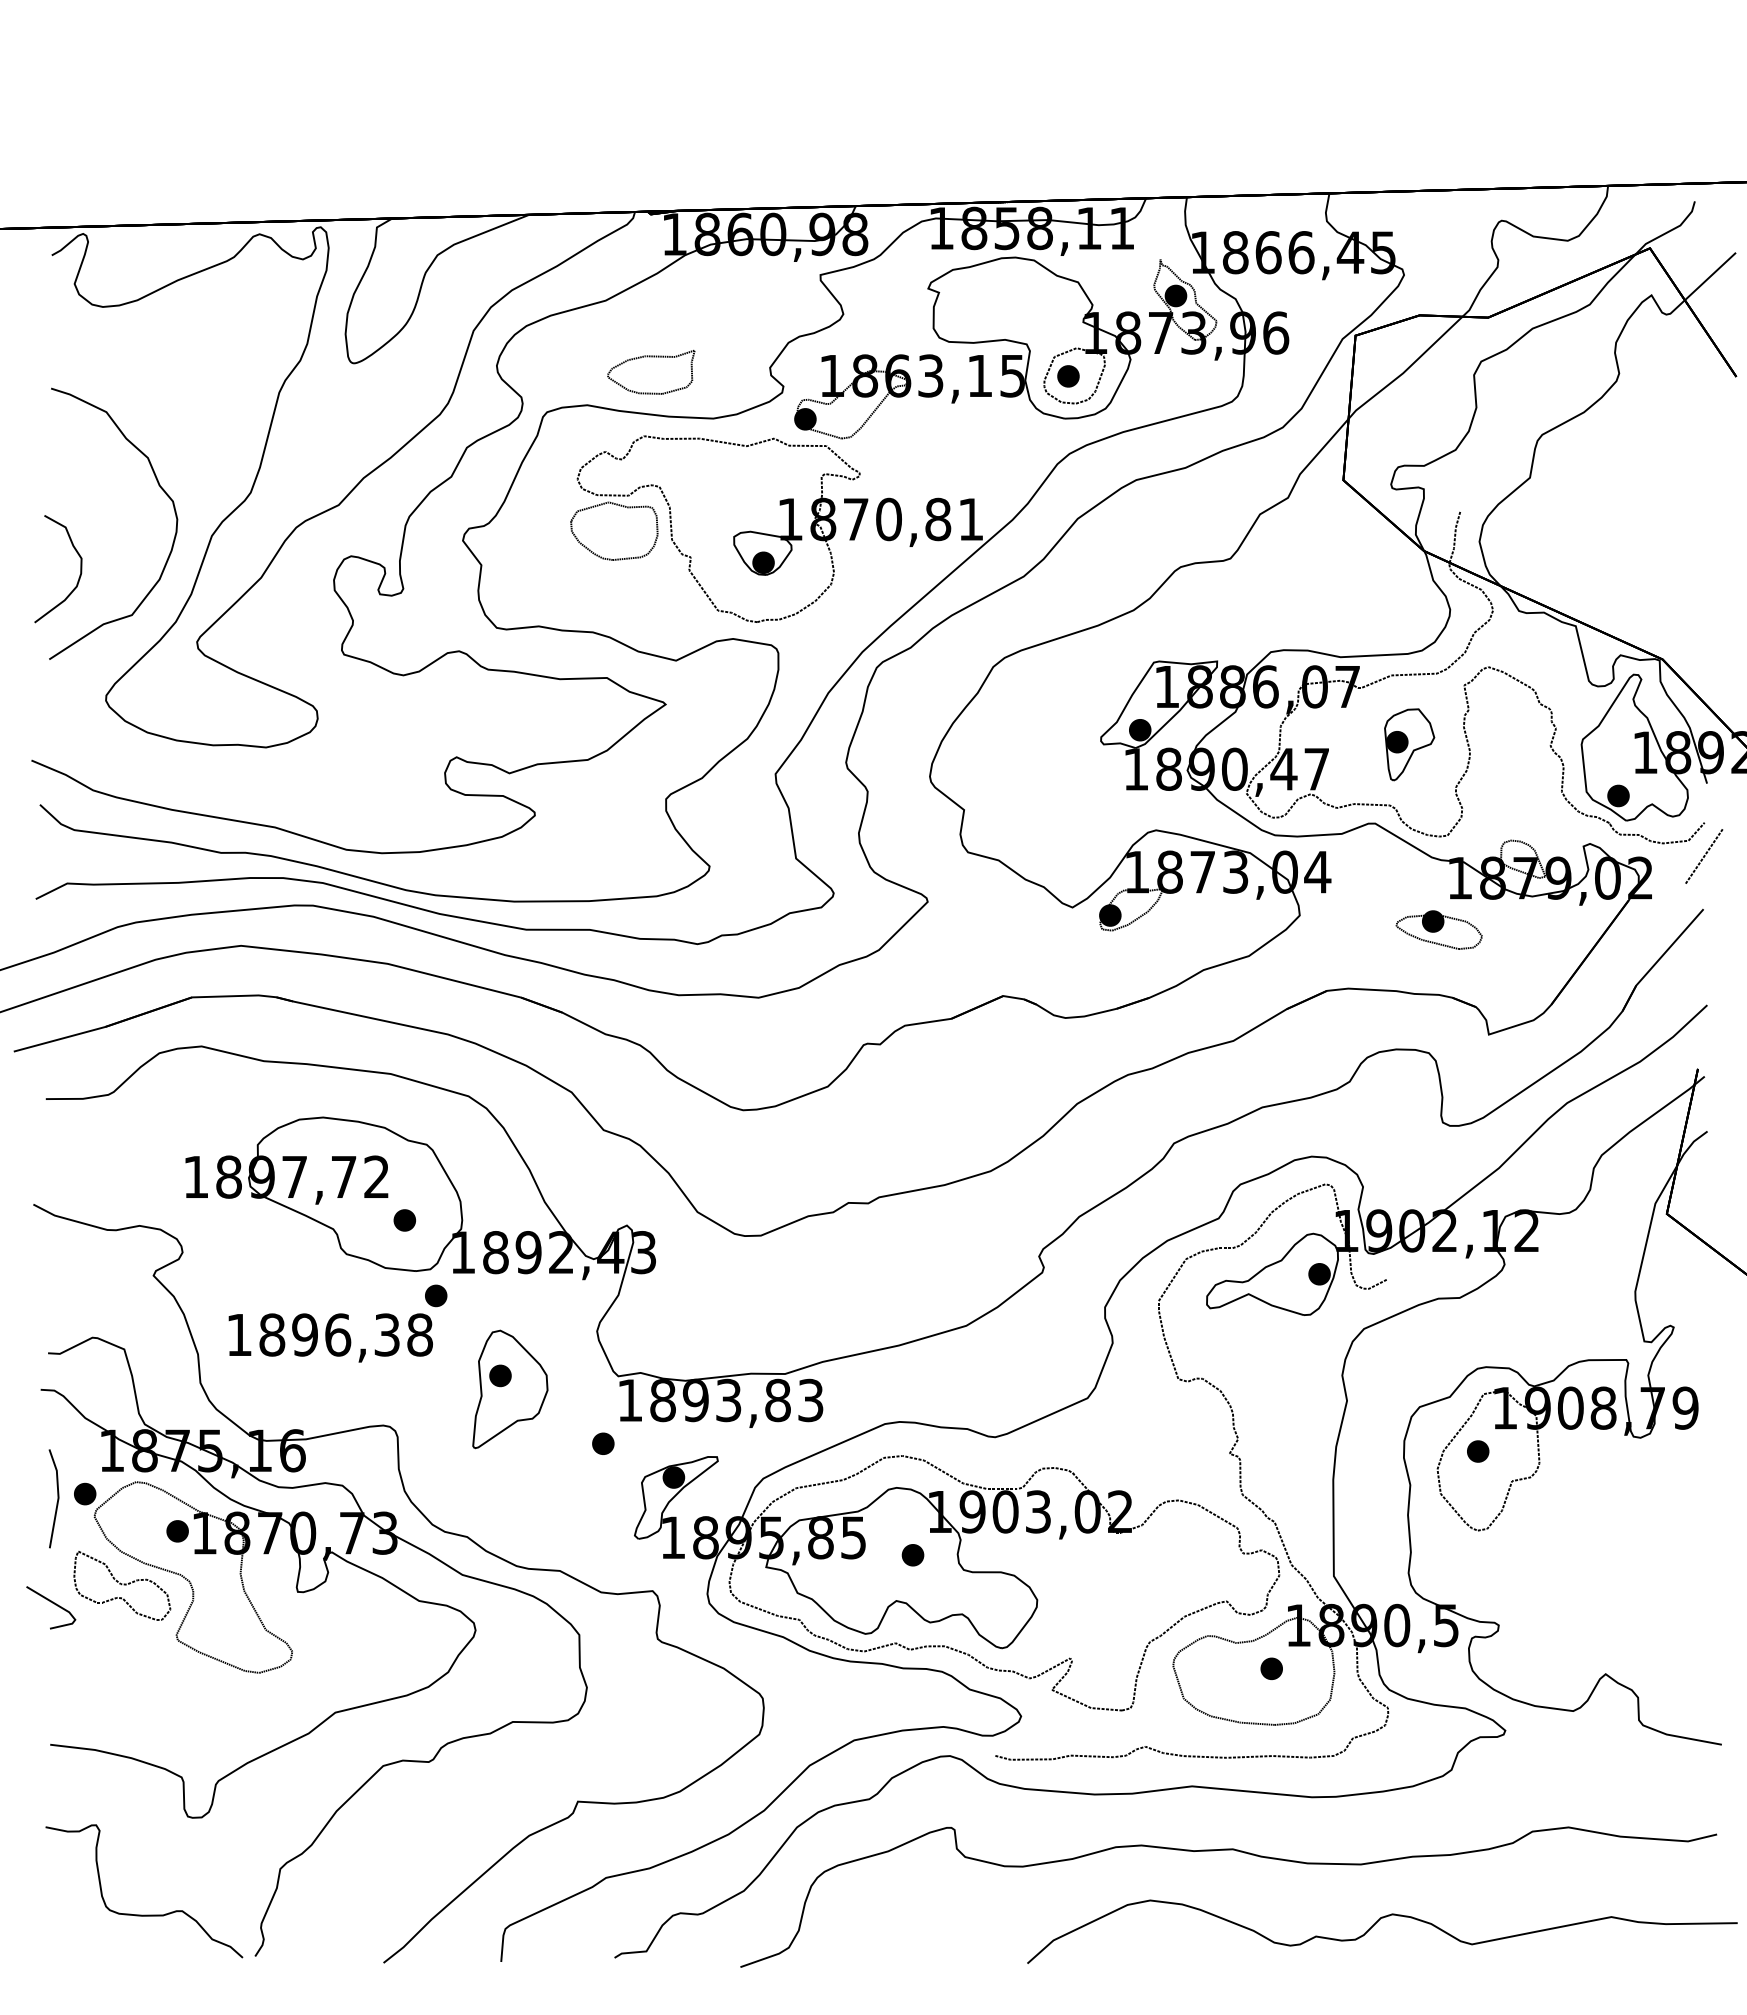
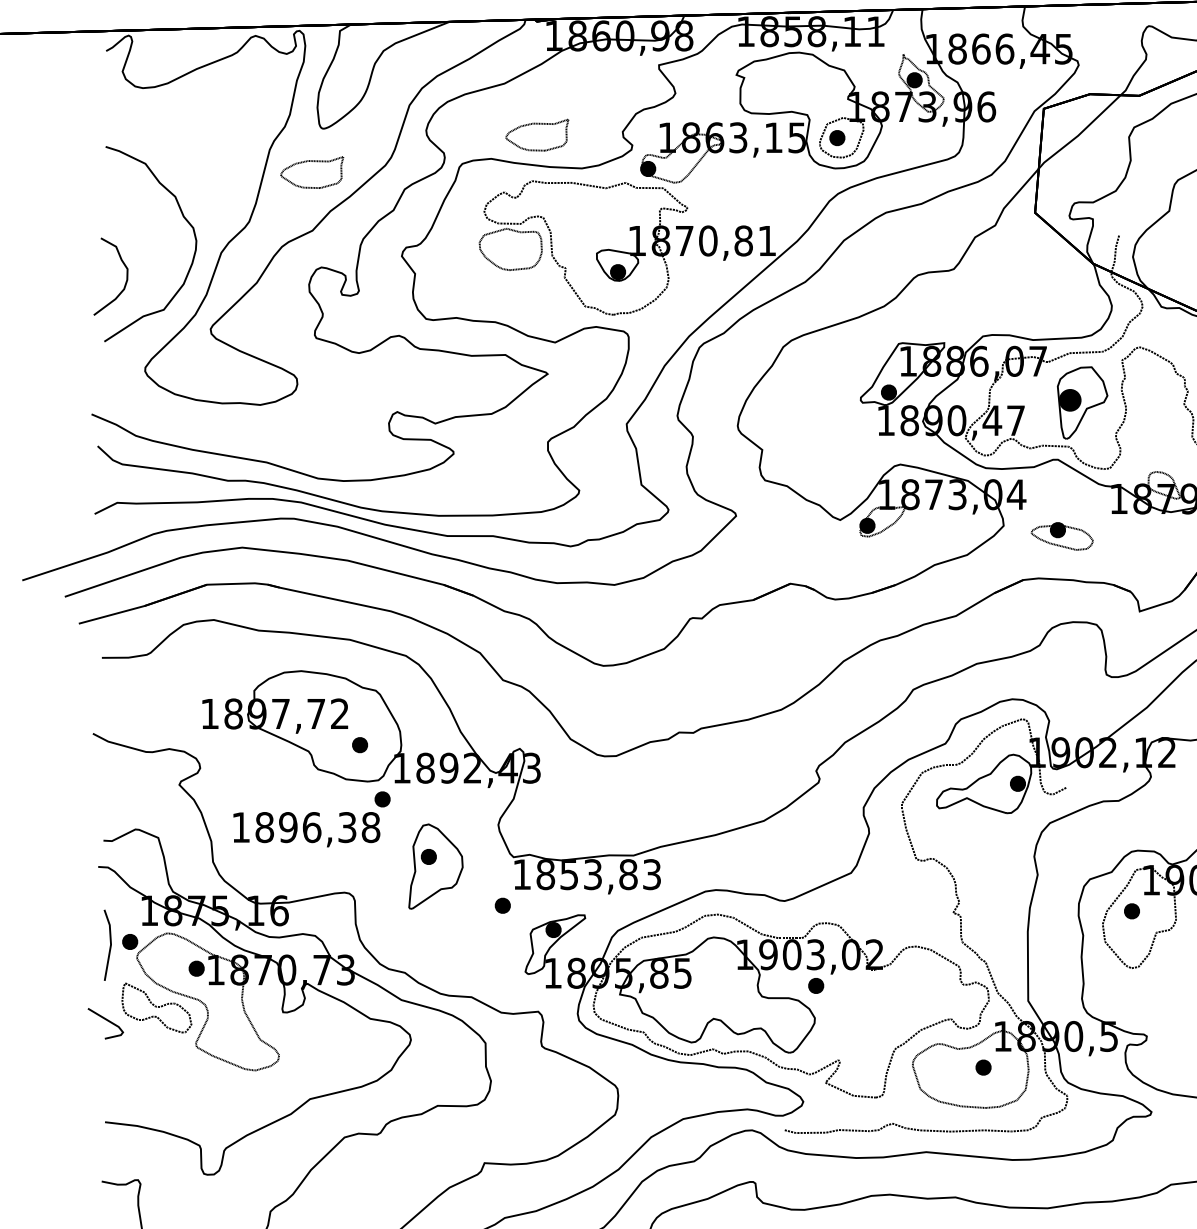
part: (338, 423) -> (312, 171), added
part: (1409, 744) -> (1082, 402), size x1.4
part: (1438, 929) -> (1061, 535), moved
text: (695, 1399) -> (569, 873), 1893,83 -> 1853,83
part: (912, 1555) -> (815, 986), moved

